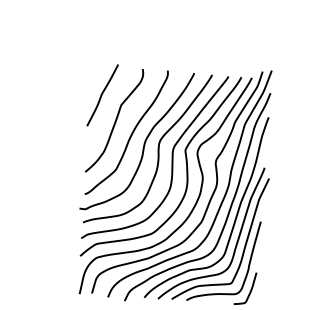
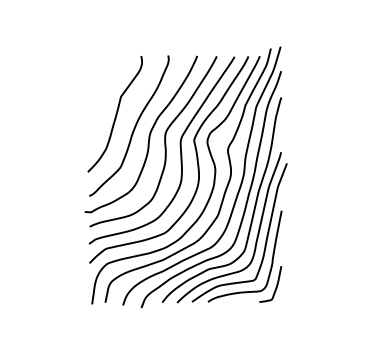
curve: (102, 95) -> (99, 87), removed

